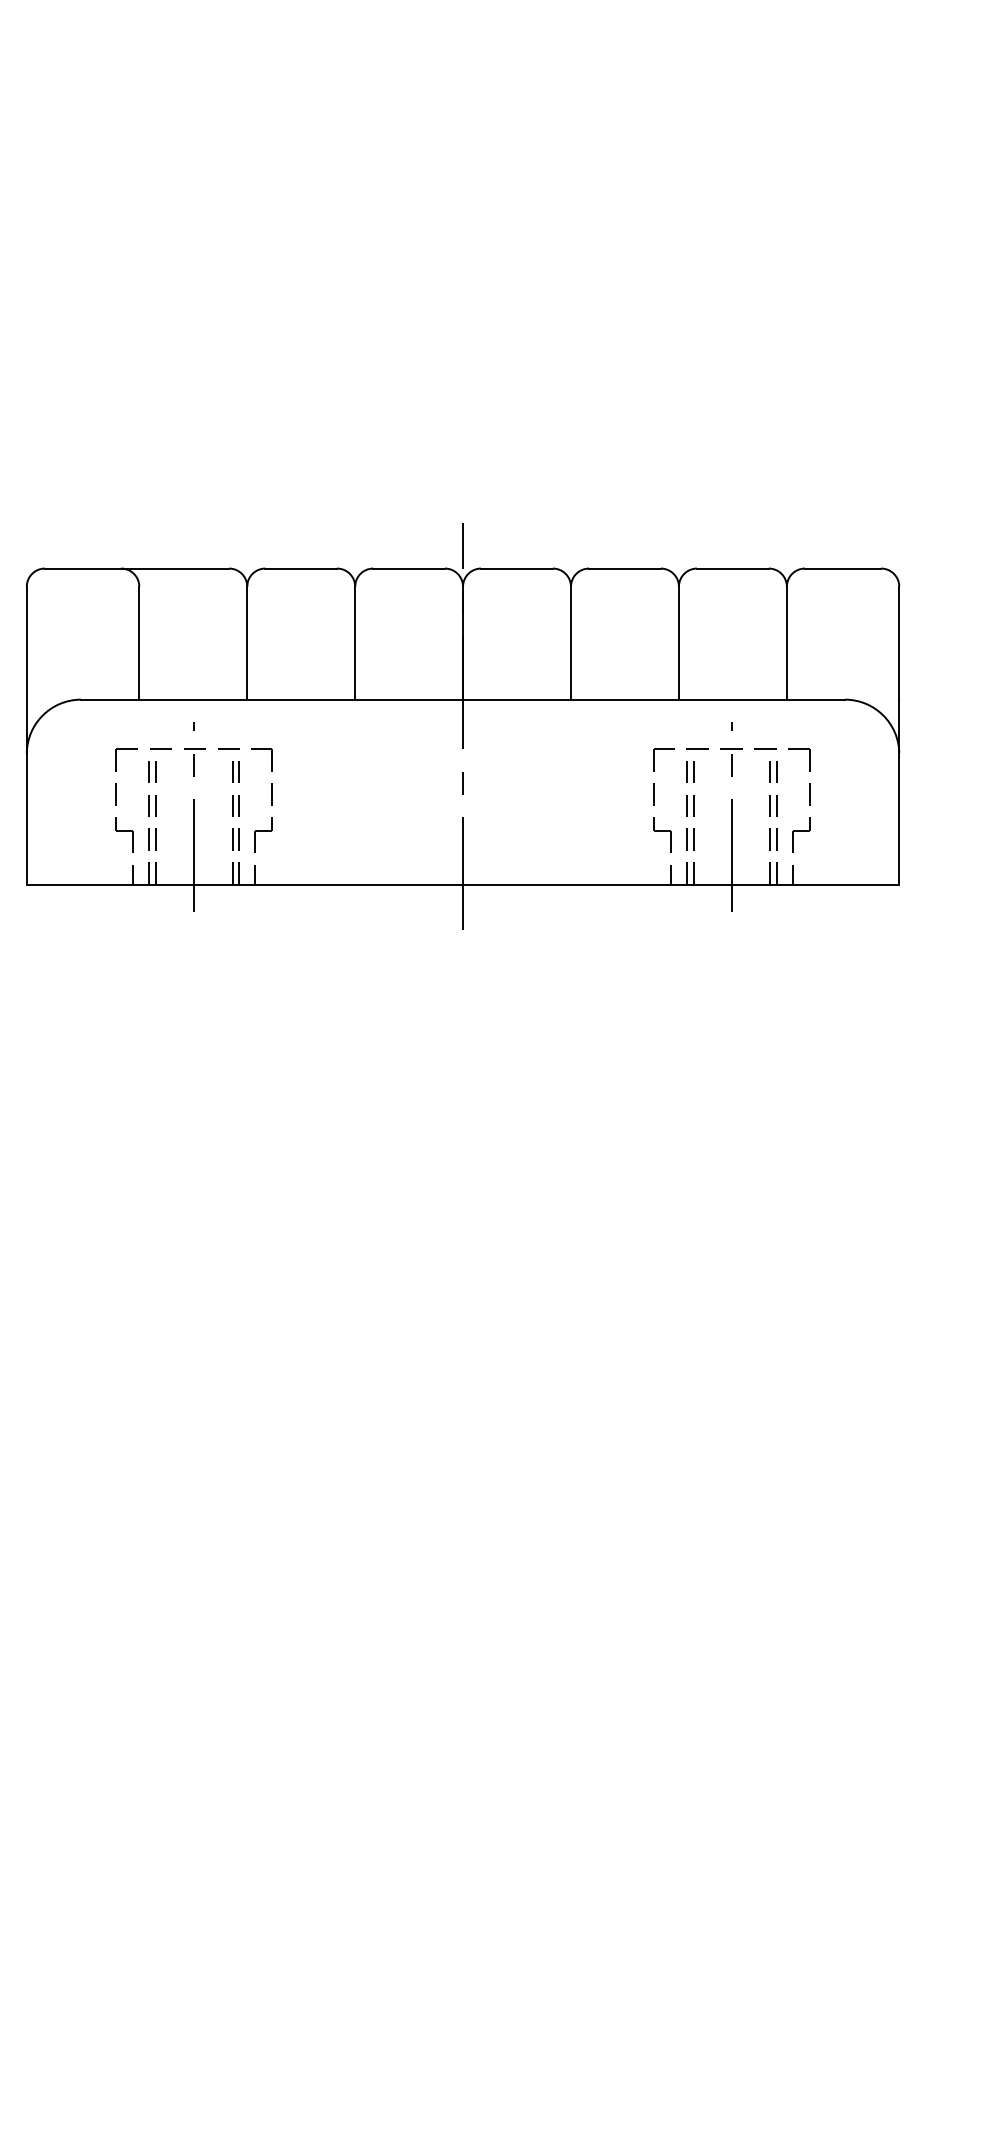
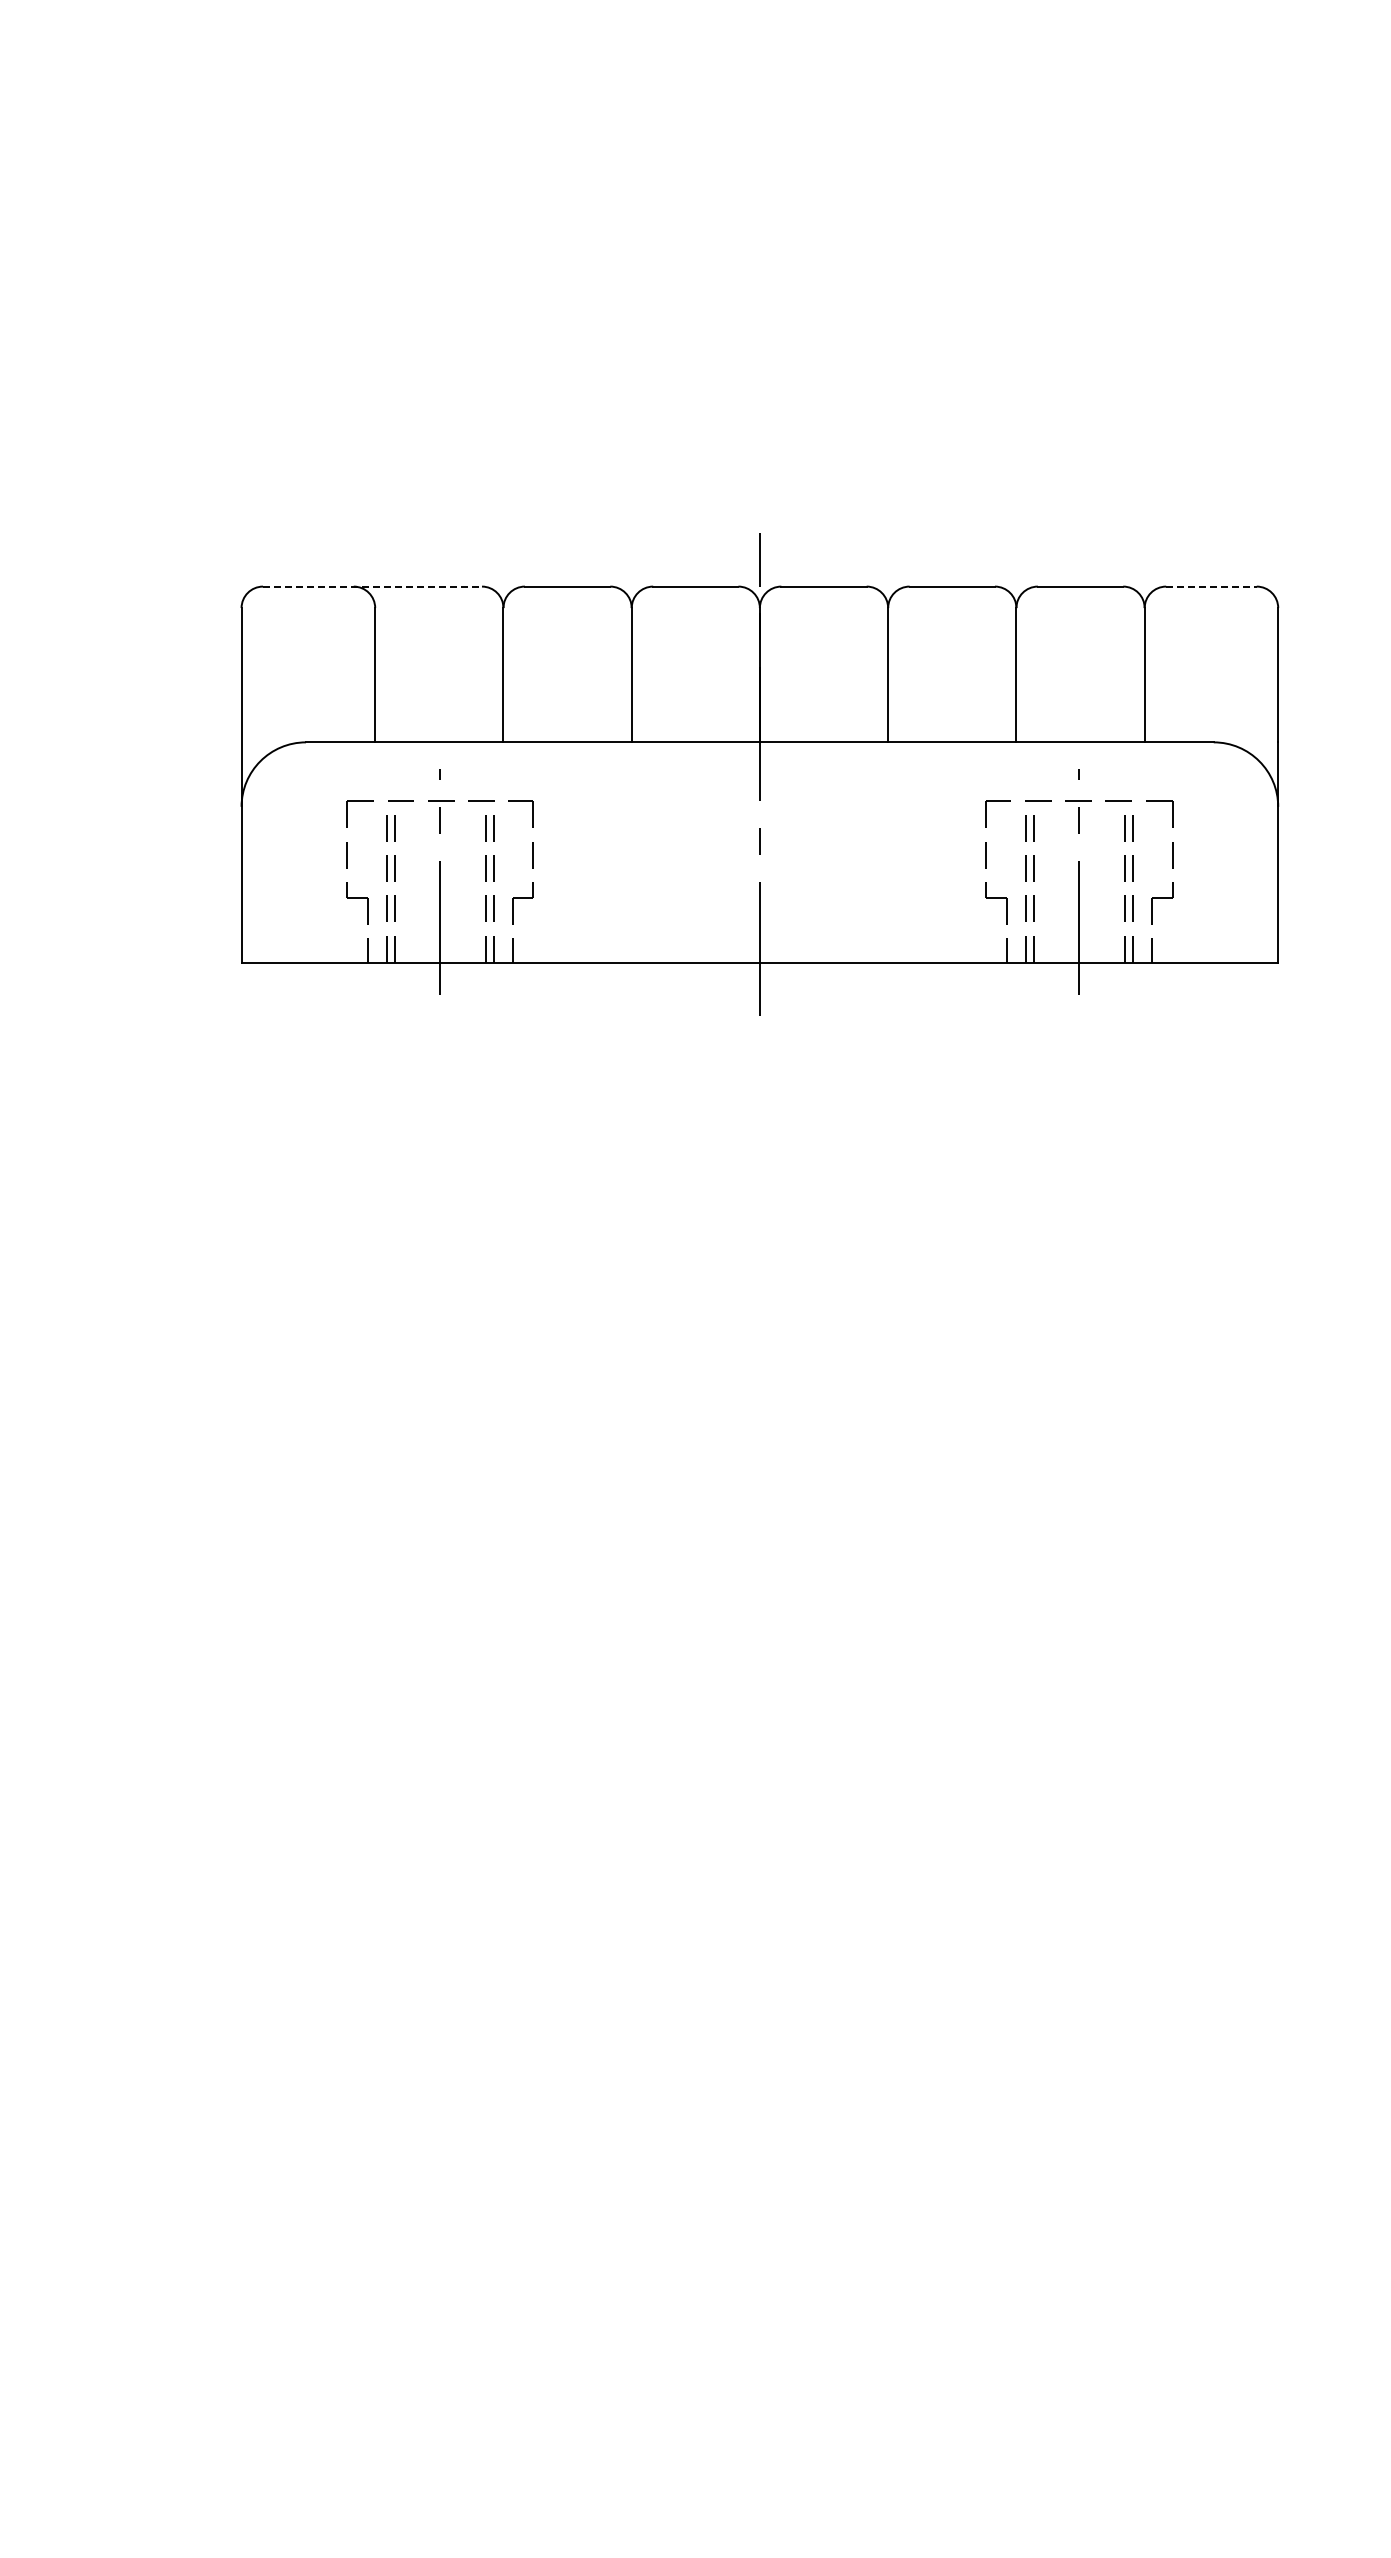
line: (137, 568) -> (373, 586), solid -> dashed
line: (843, 568) -> (1211, 586), solid -> dashed

